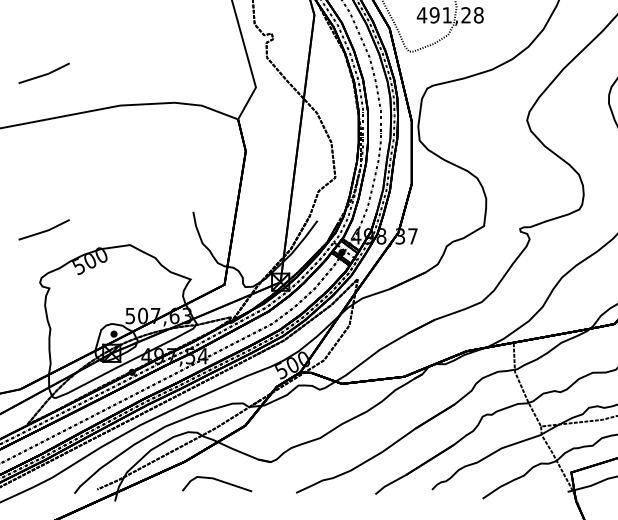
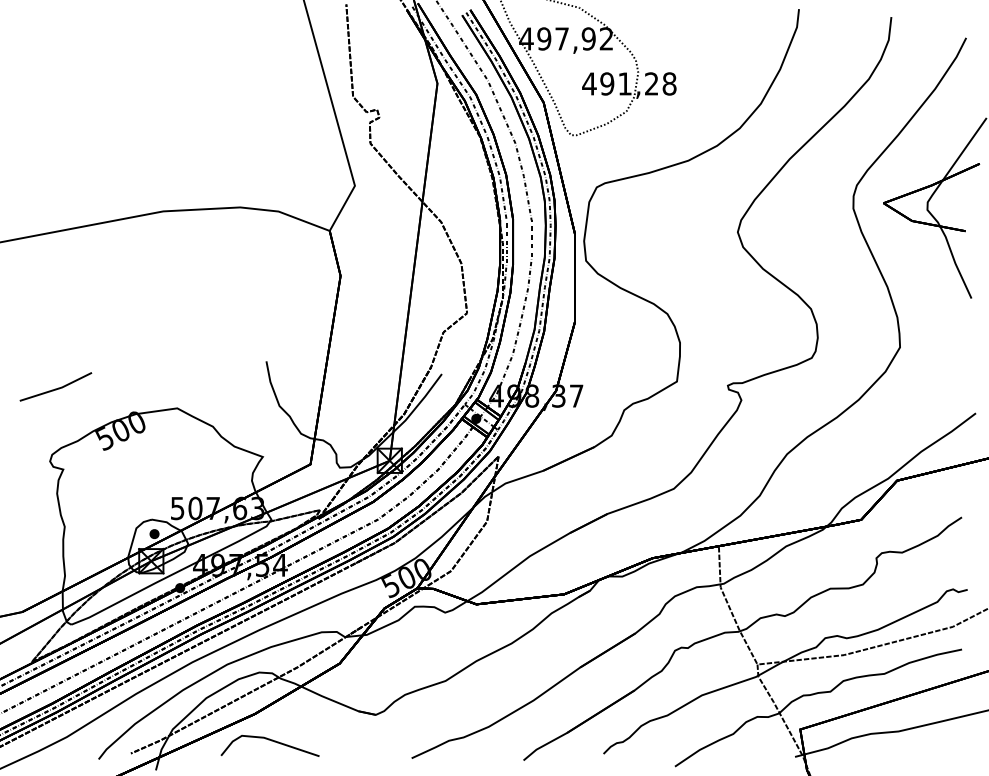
line: (43, 74) -> (55, 167), removed
line: (218, 481) -> (271, 741), moved

